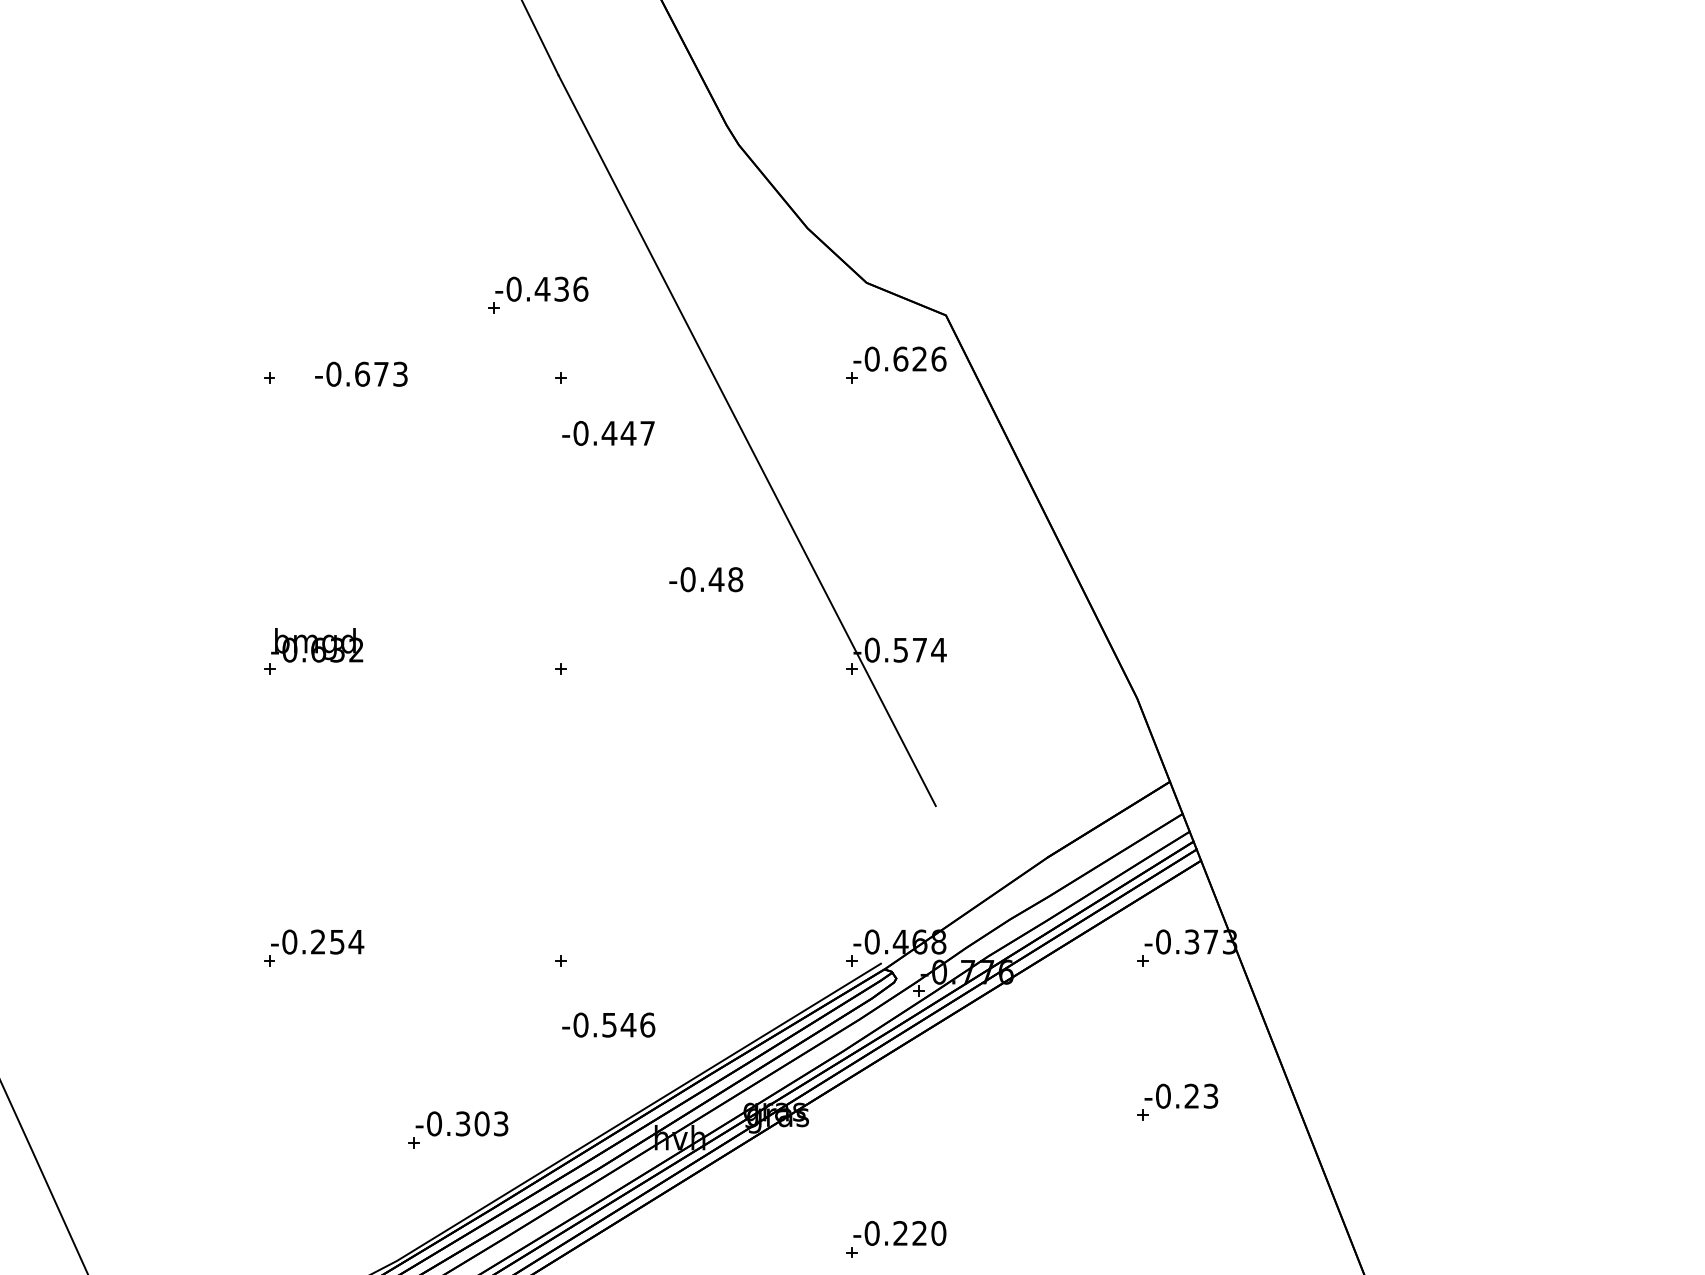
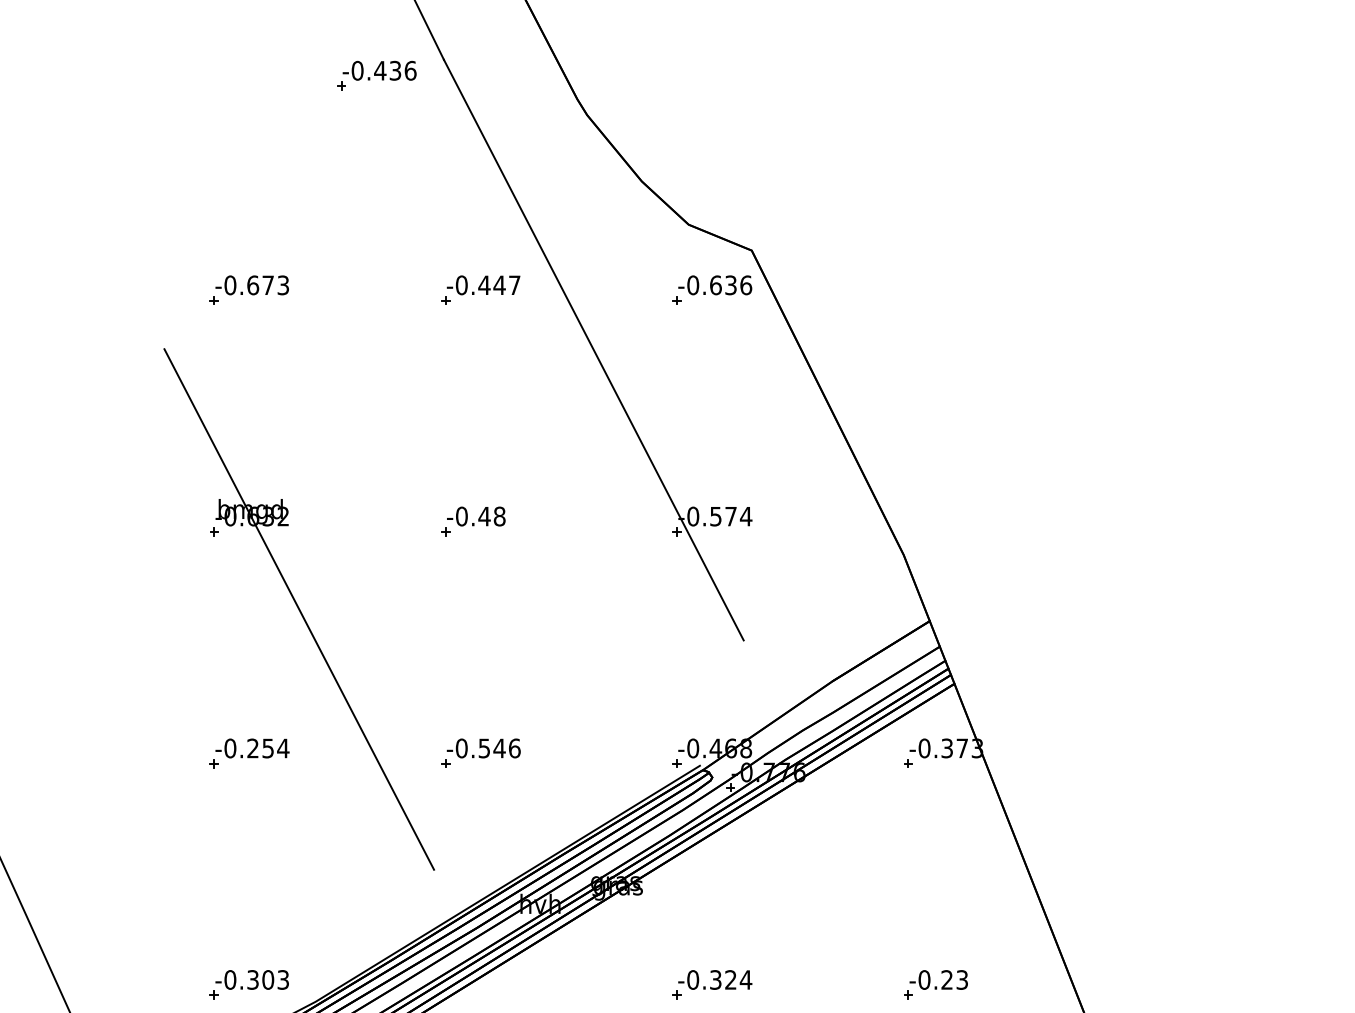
part: (537, 295) -> (376, 75), moved
text: (919, 359) -> (730, 285), -0.626 -> -0.636
text: (360, 374) -> (251, 285), moved
text: (608, 433) -> (483, 285), moved
text: (706, 579) -> (476, 516), moved
line: (376, 767) -> (299, 609), added
text: (608, 1025) -> (483, 748), moved
part: (1177, 1101) -> (935, 984), moved
part: (457, 1129) -> (248, 984), moved
text: (920, 1232) -> (731, 979), -0.220 -> -0.324

